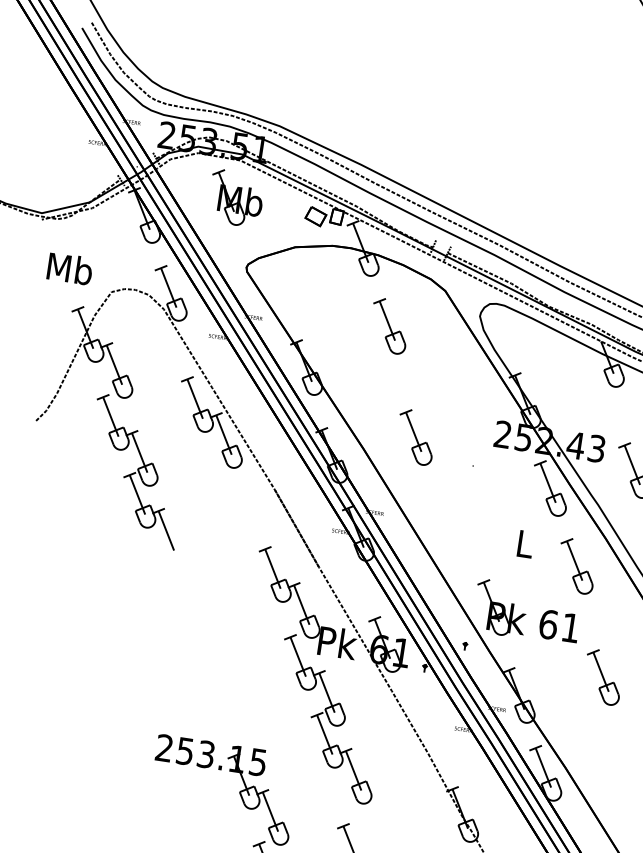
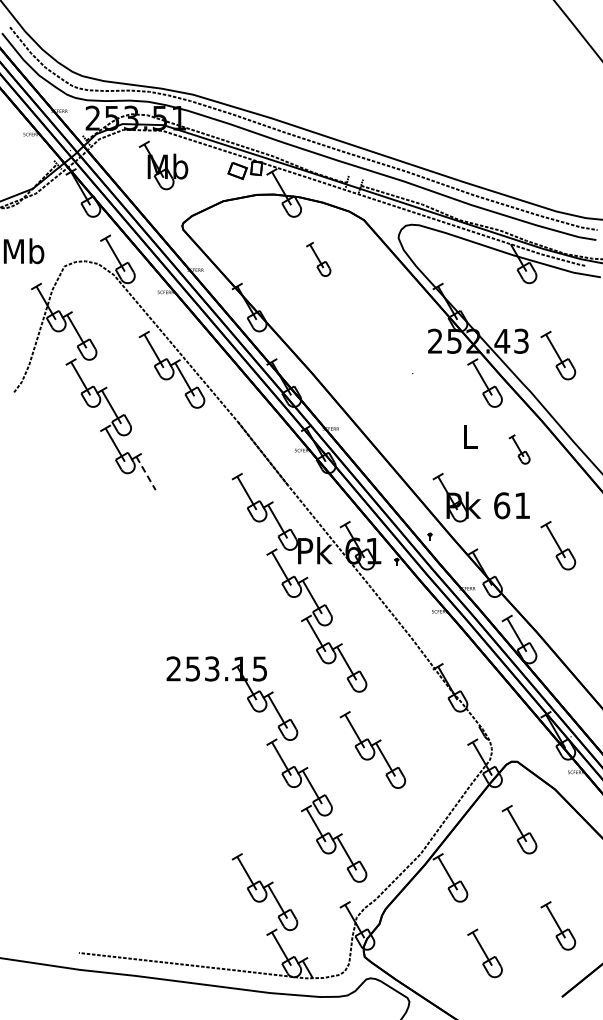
part: (389, 326) -> (318, 259), size x0.7
part: (415, 437) -> (357, 355), removed
line: (166, 530) -> (146, 473), solid -> dashed
part: (576, 566) -> (519, 449), size x0.6

